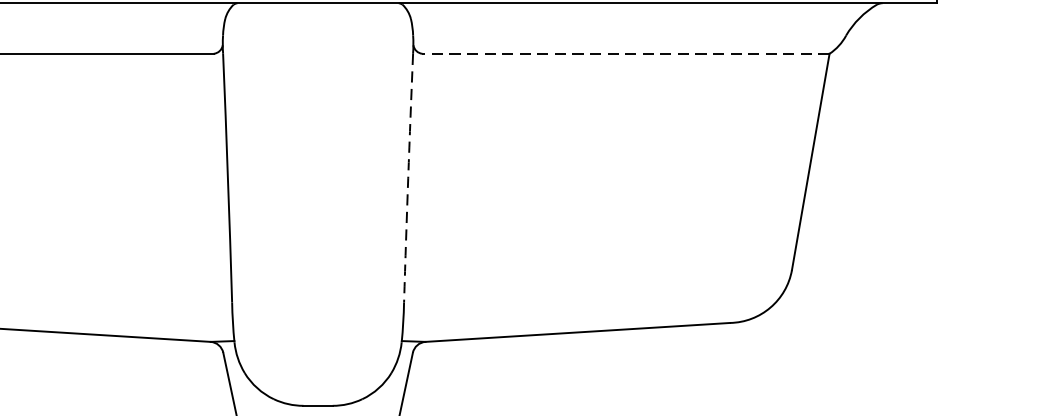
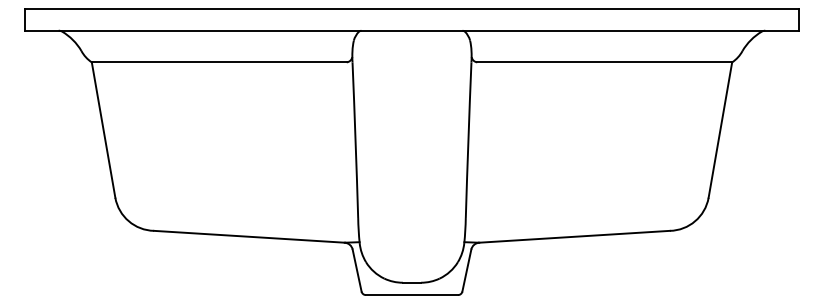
line: (625, 54) -> (604, 62), dashed -> solid
arc: (408, 178) -> (468, 140), dashed -> solid

